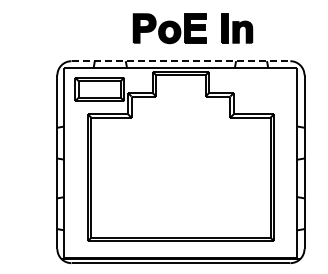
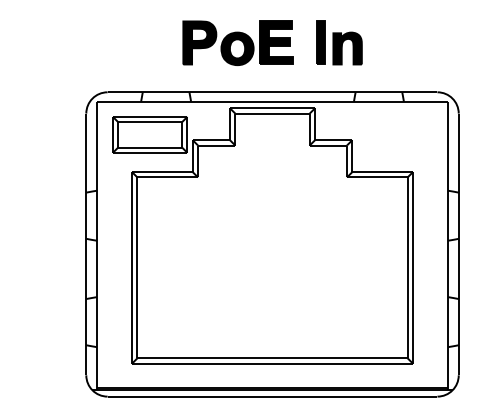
part: (192, 28) -> (271, 42), moved
line: (181, 61) -> (273, 92), dashed -> solid

